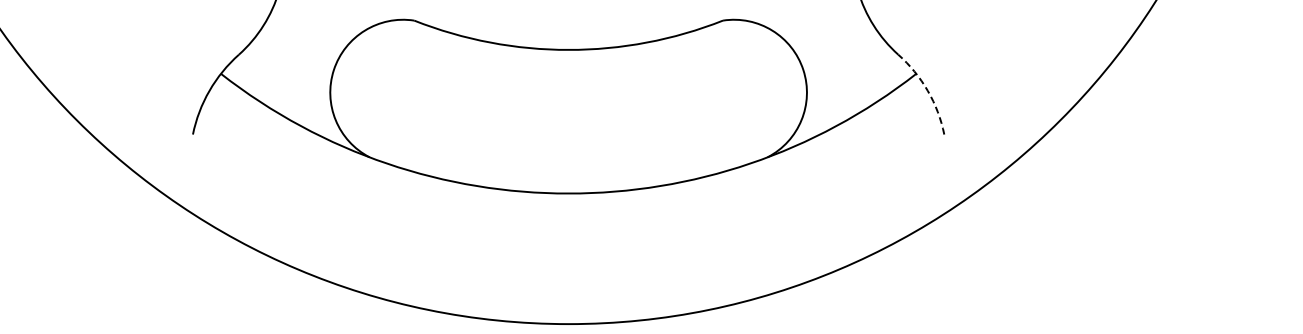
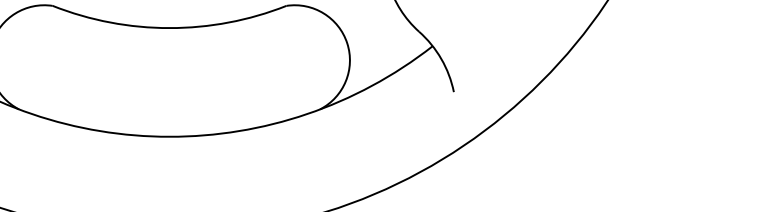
arc: (927, 90) -> (441, 58), dashed -> solid

